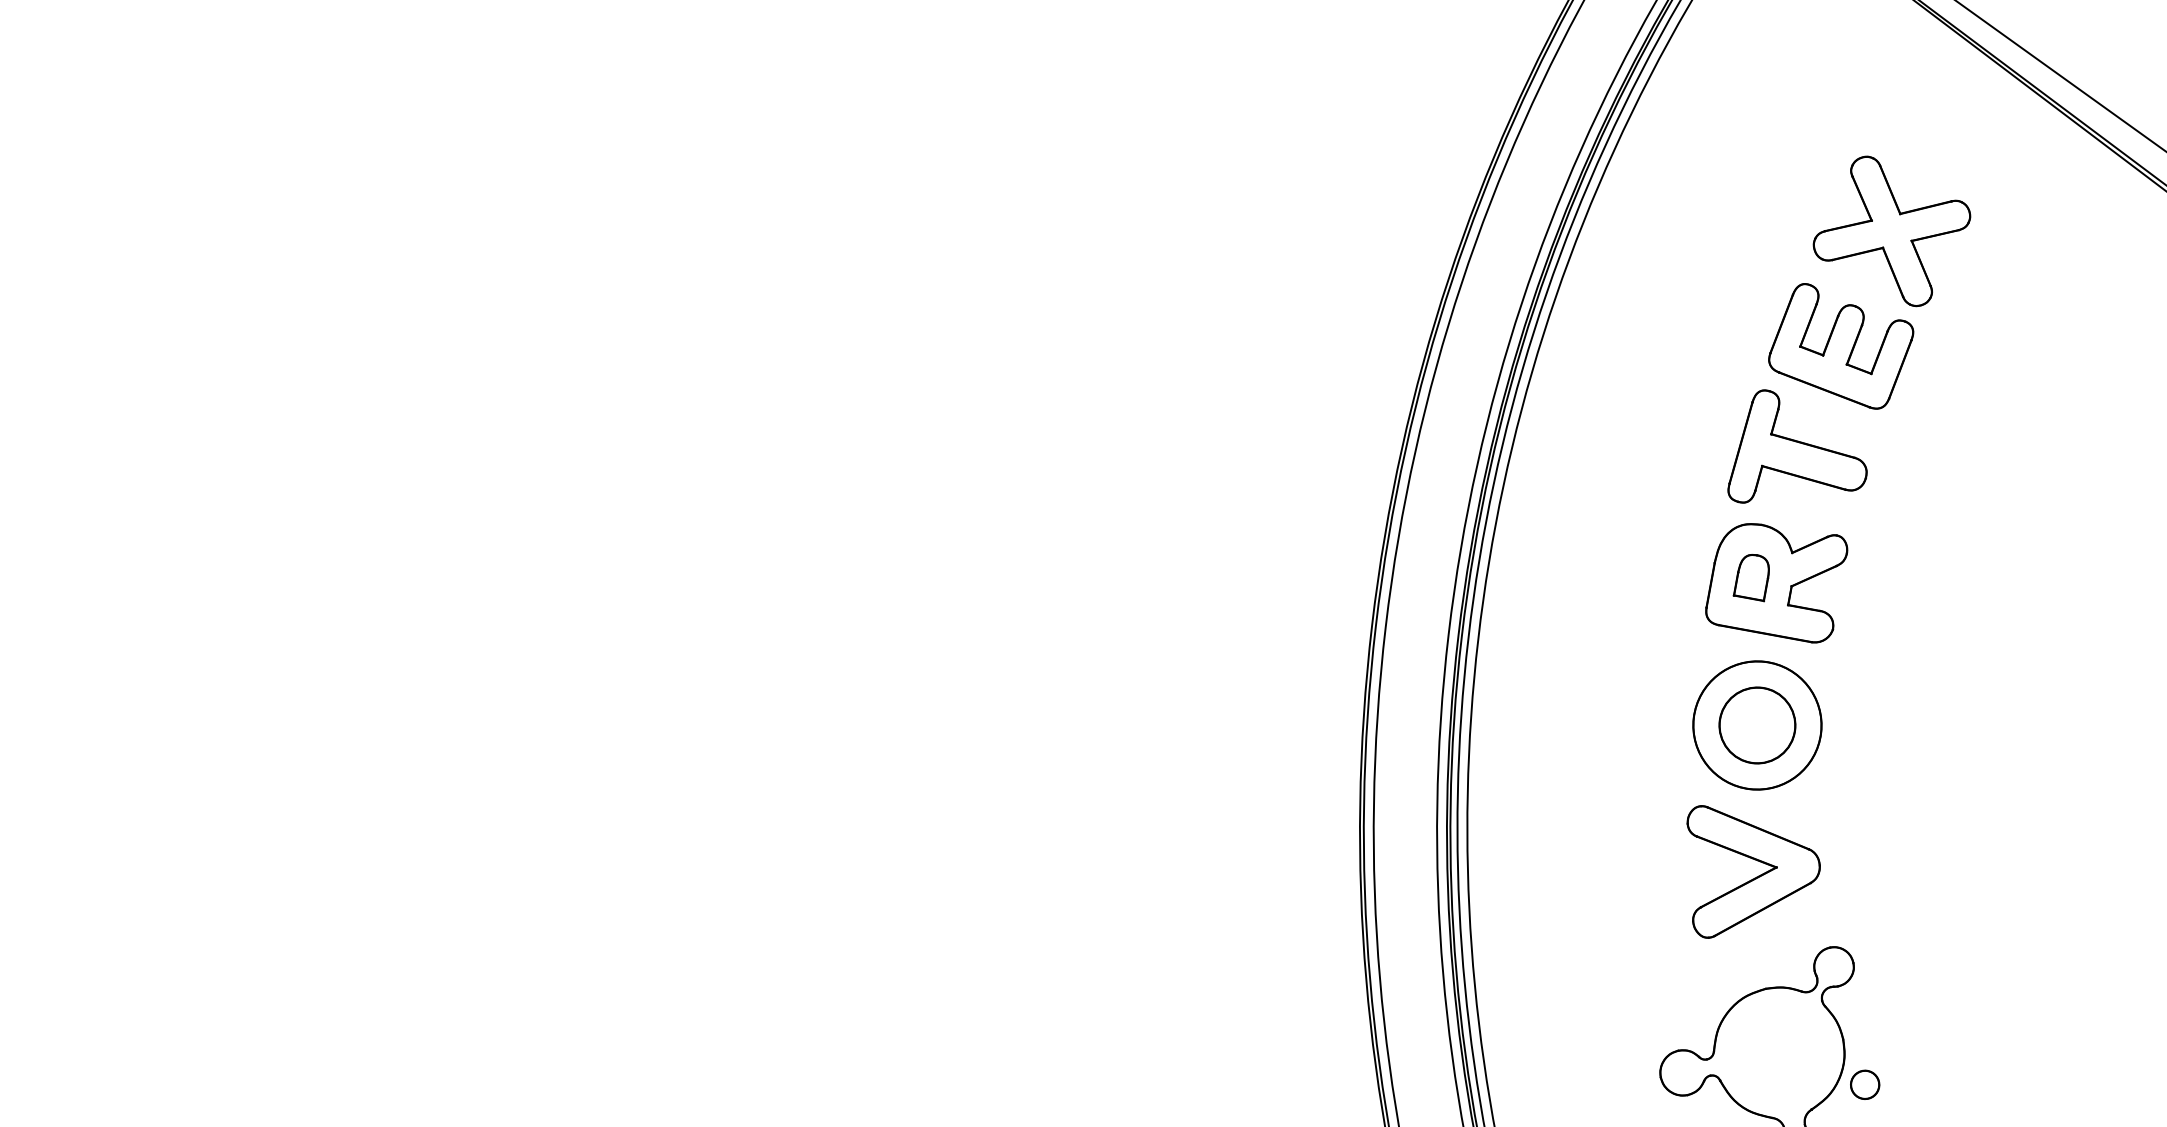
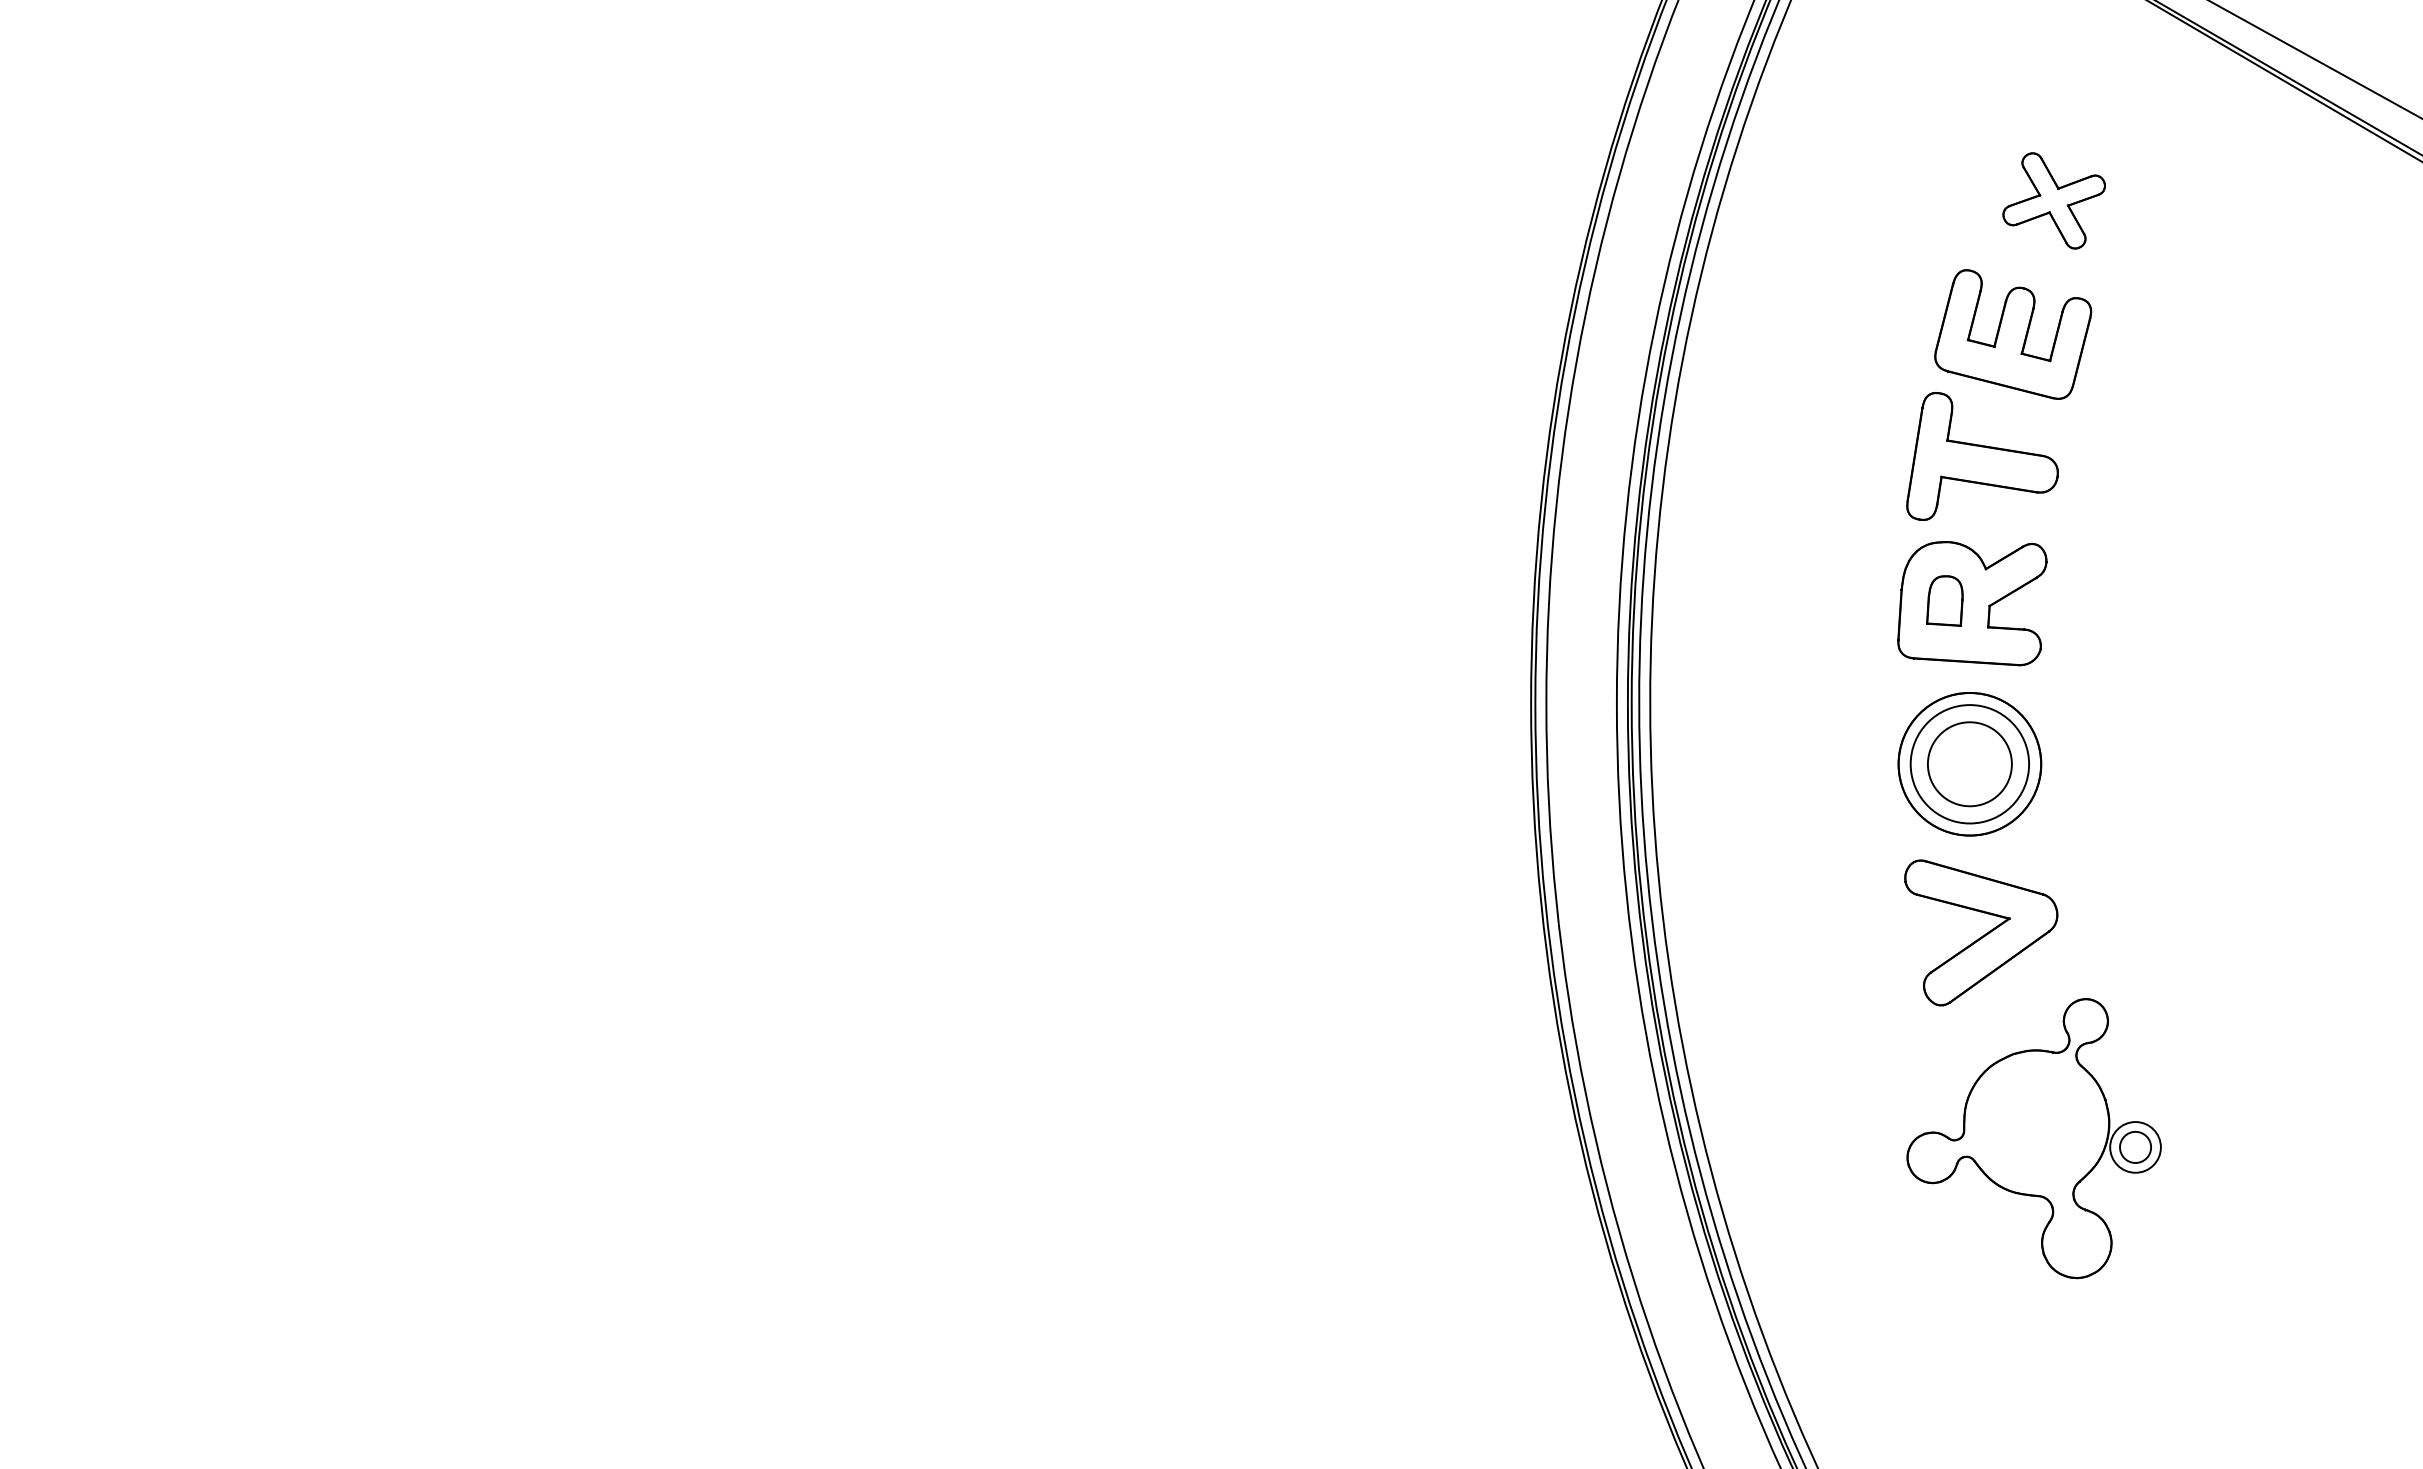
part: (1891, 231) -> (2053, 200), size x0.6
circle: (1757, 724) -> (1969, 763), size x1.4
circle: (1865, 1084) -> (2135, 1147), size x1.6

